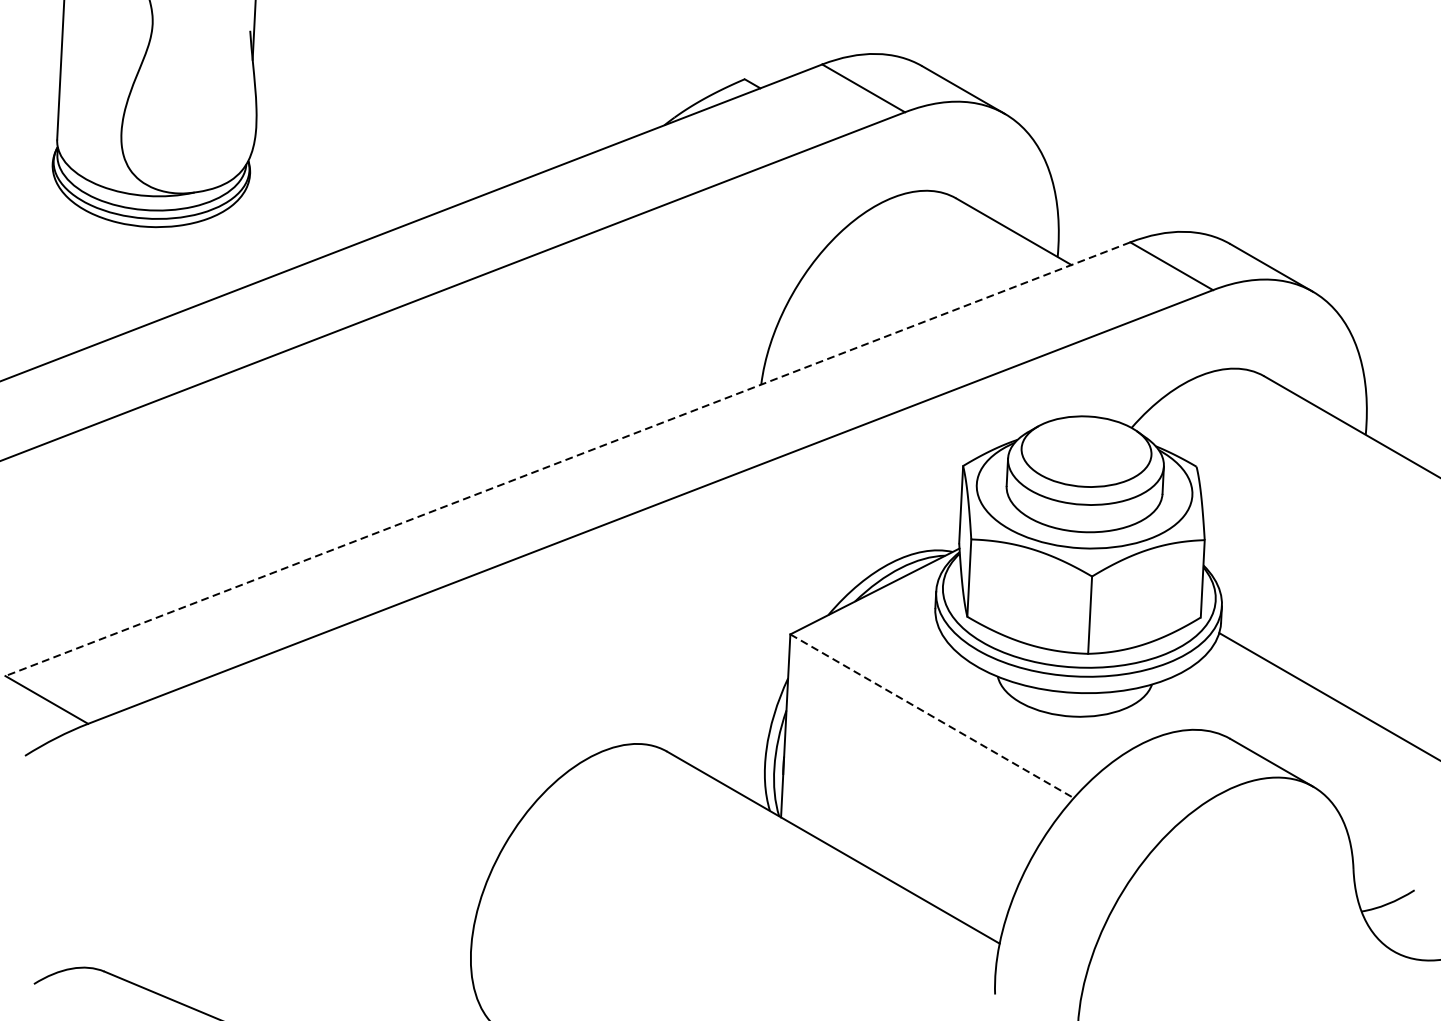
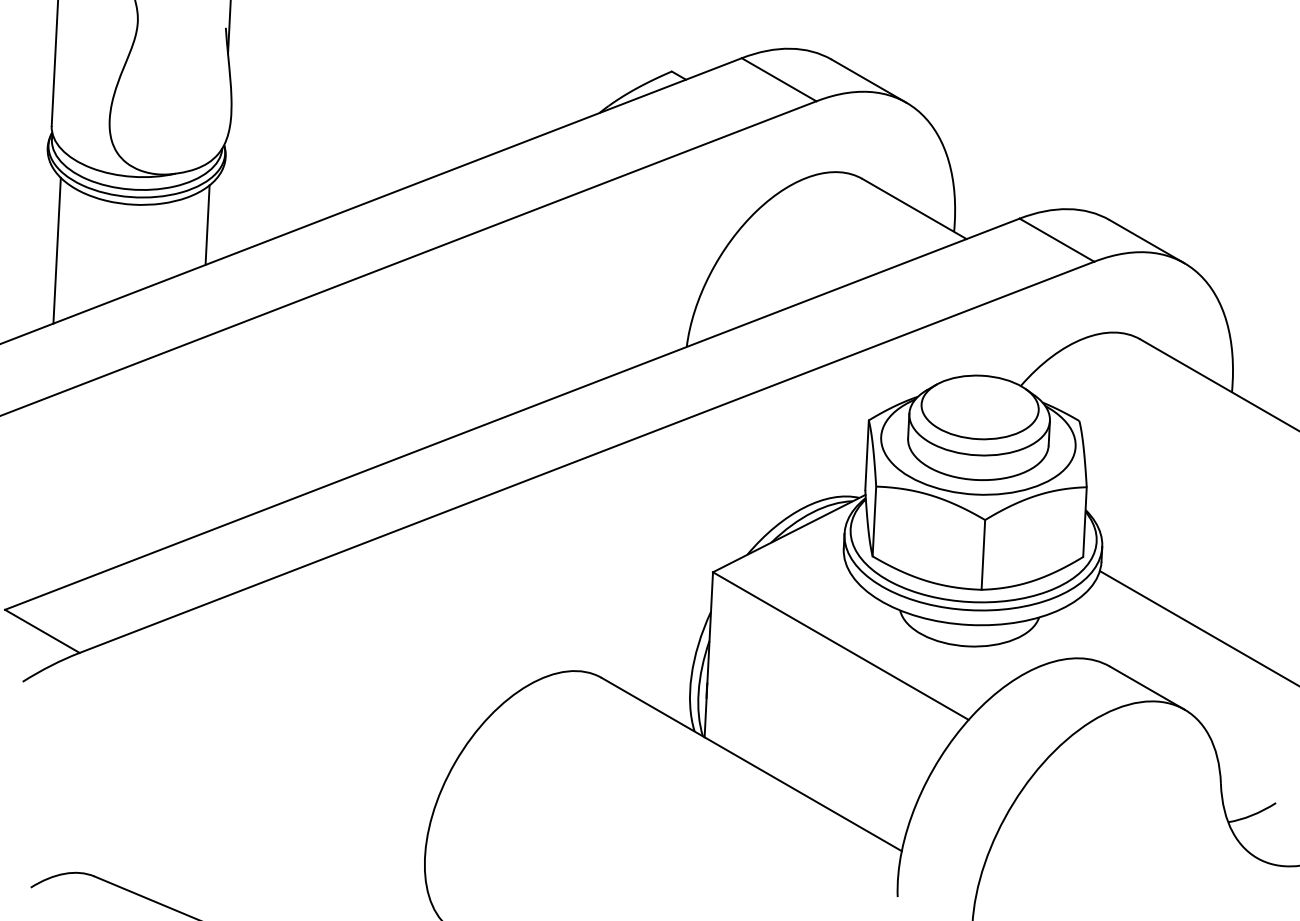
line: (229, 248) -> (207, 224), added
line: (62, 277) -> (56, 250), added
line: (568, 459) -> (512, 414), dashed -> solid
line: (931, 716) -> (840, 646), dashed -> solid

